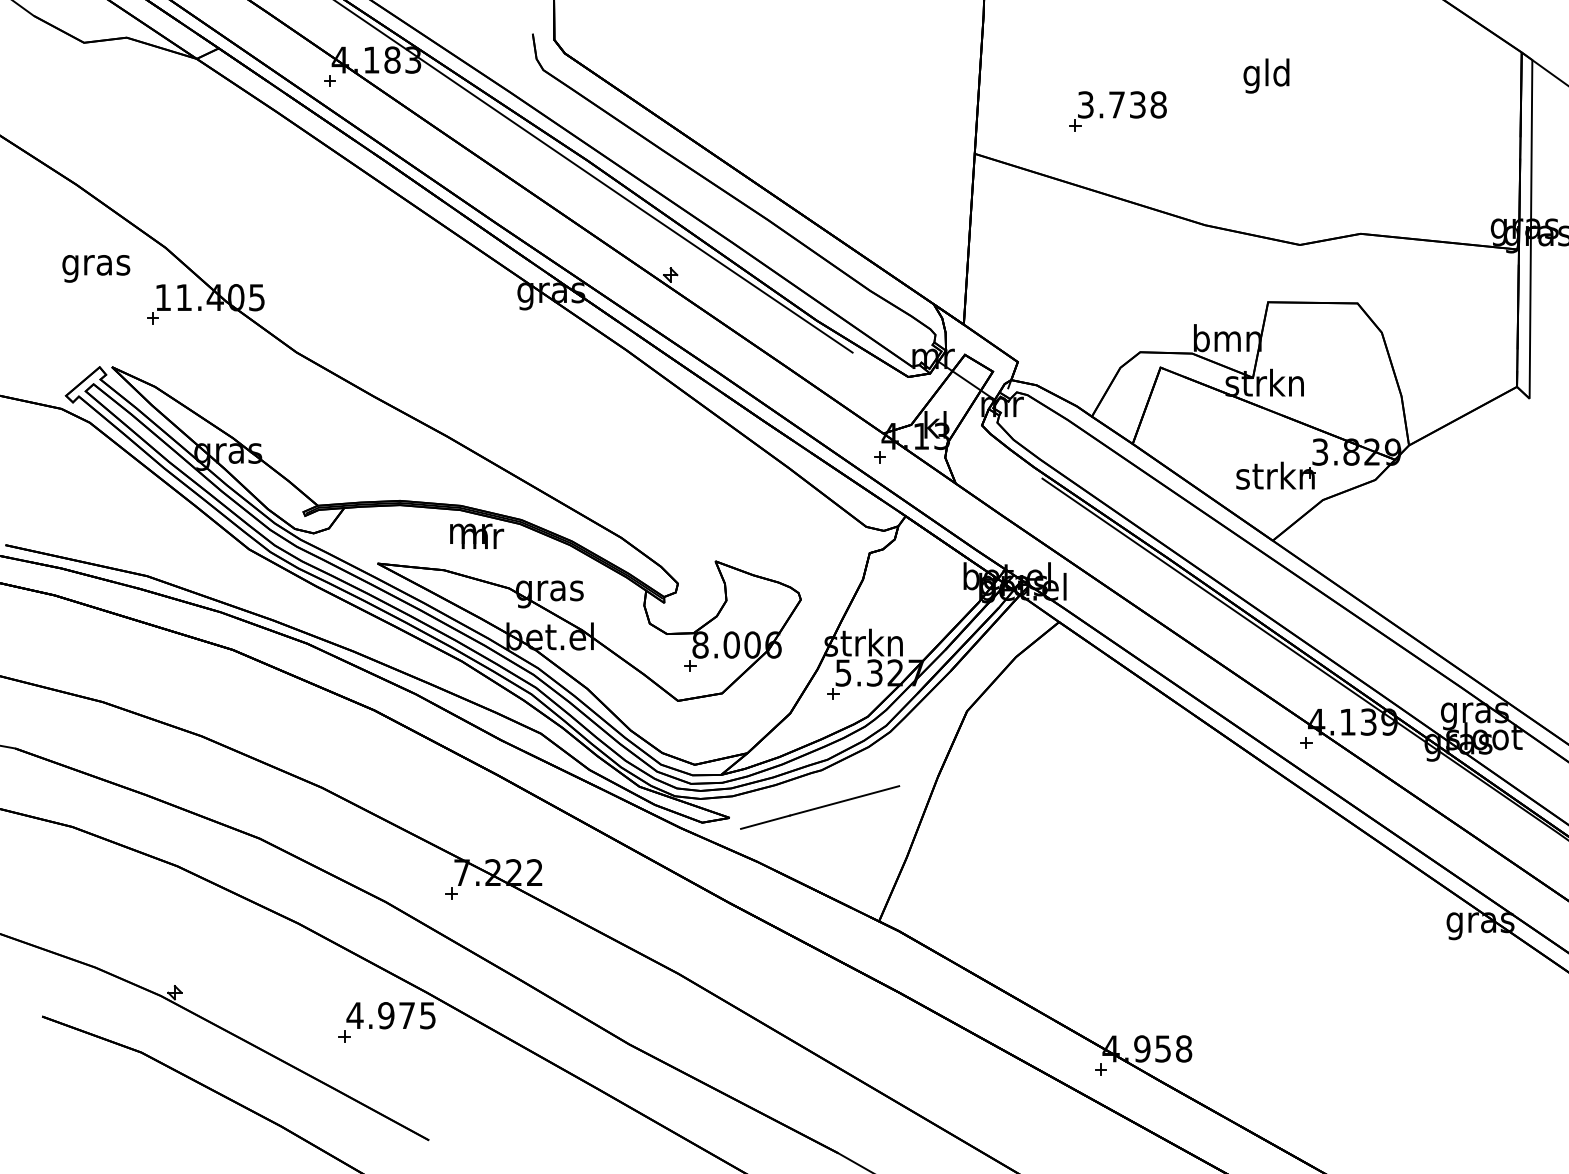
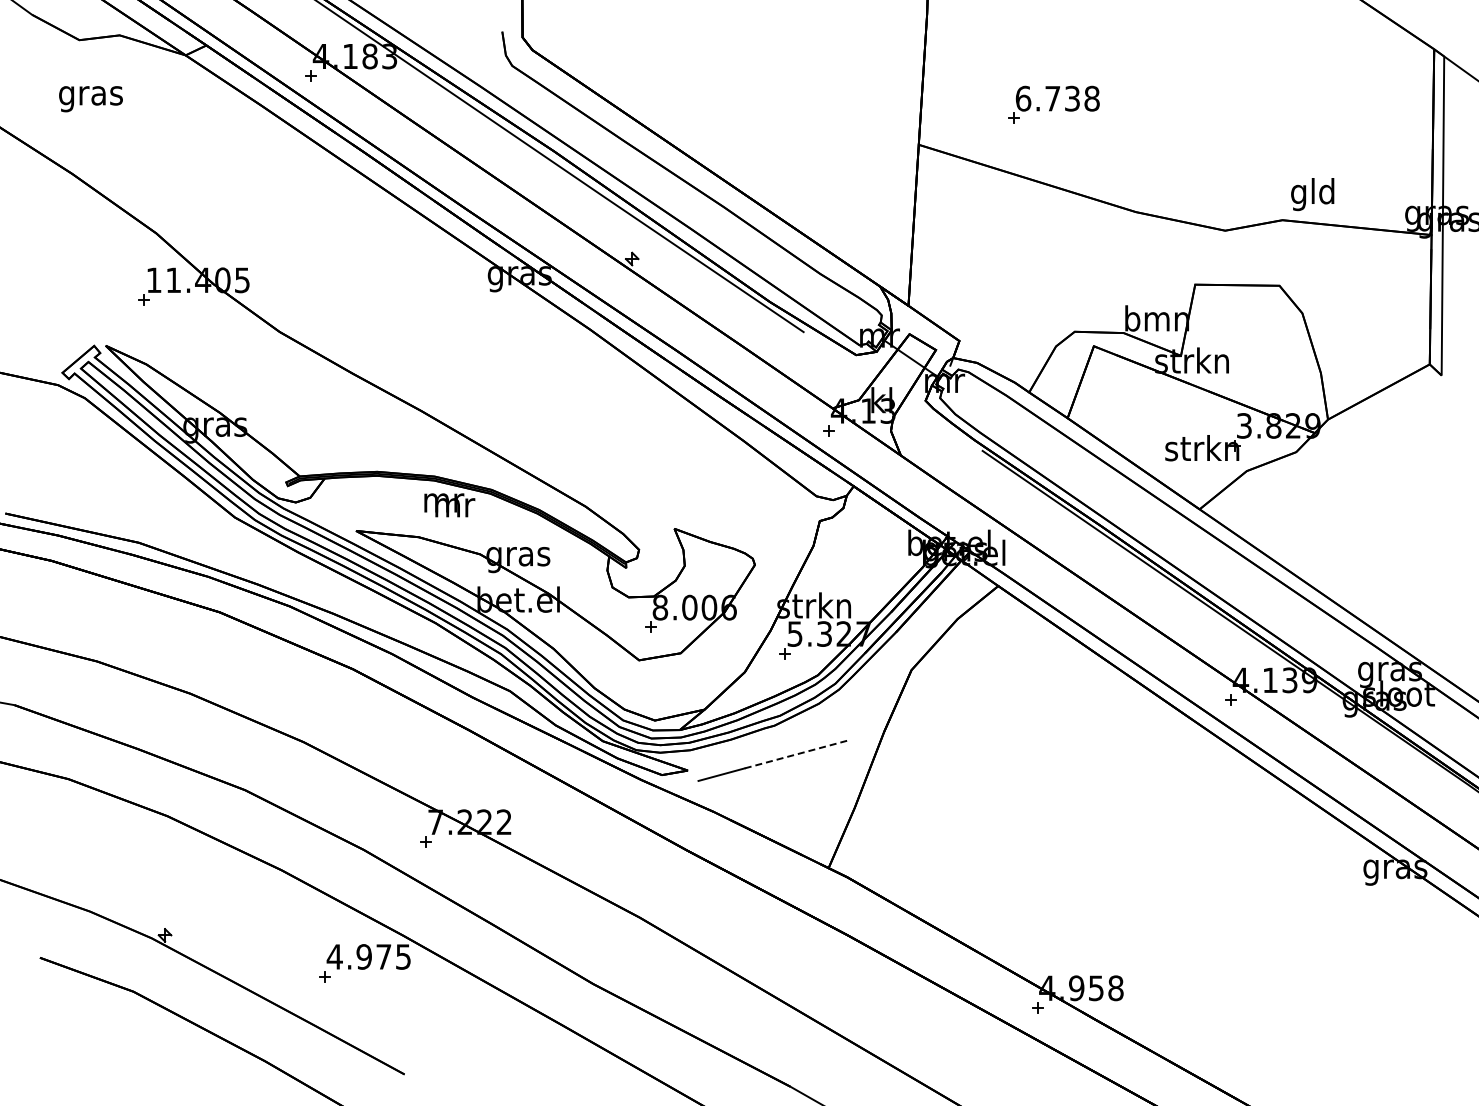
text: (1266, 76) -> (1312, 194), moved
text: (1085, 104) -> (1023, 98), 3.738 -> 6.738
text: (95, 269) -> (90, 99), moved
line: (844, 800) -> (796, 754), solid -> dashed

